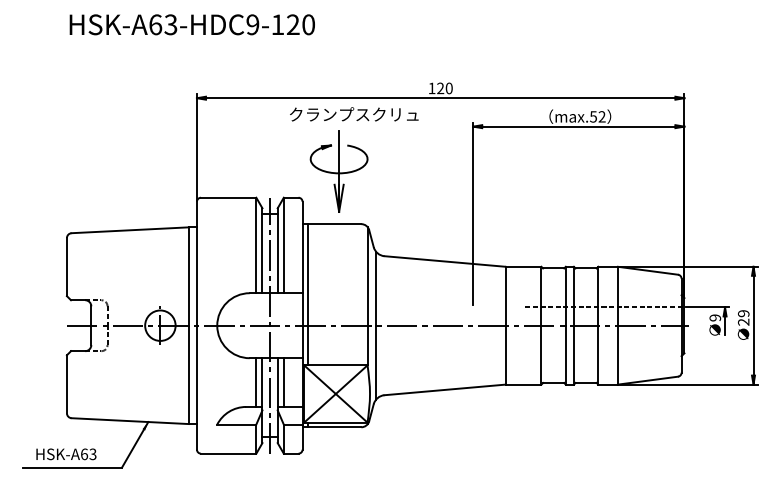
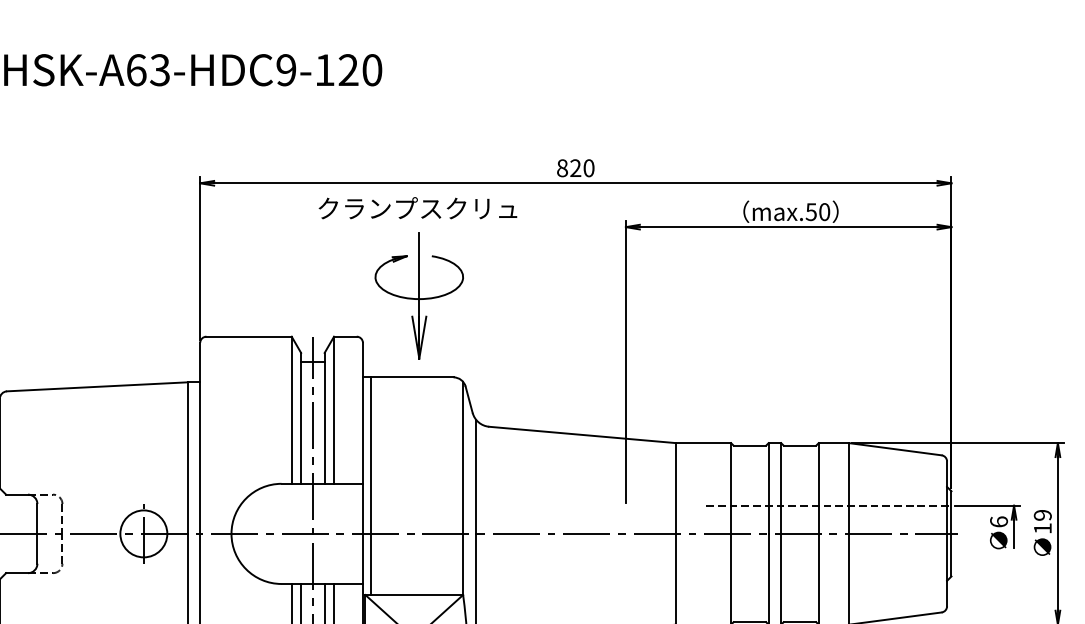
text: (431, 88) -> (561, 168), 120 -> 820
text: (354, 114) -> (418, 208), moved
text: (601, 116) -> (823, 211), max.52 -> max.50
text: (715, 317) -> (999, 521), 9 -> 6
text: (743, 321) -> (1042, 527), 29 -> 19

